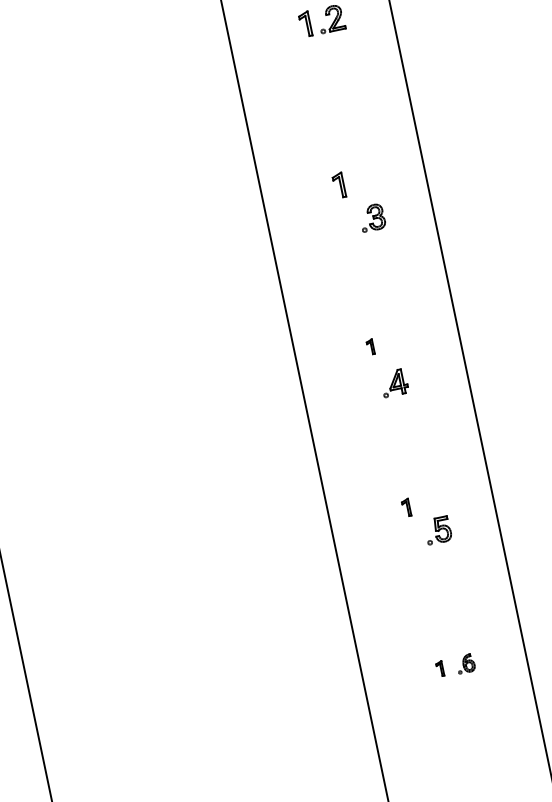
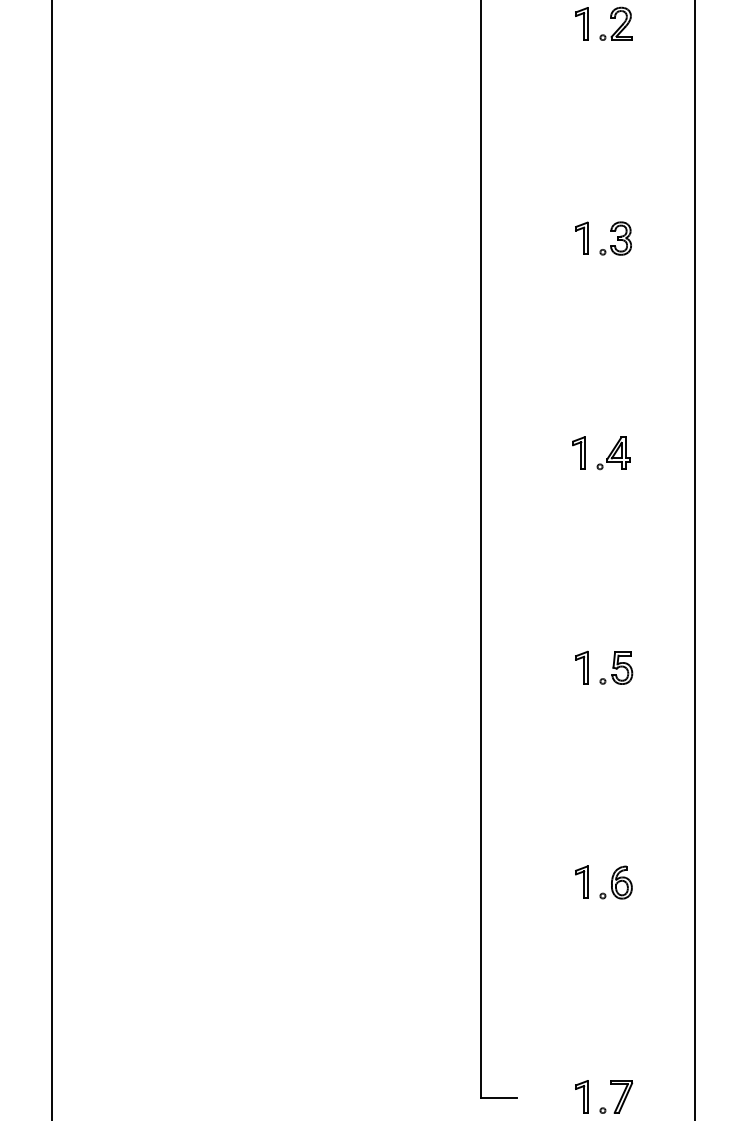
part: (372, 217) -> (615, 238), moved
part: (370, 346) -> (578, 452), size x1.67
part: (394, 383) -> (613, 453), moved
part: (406, 507) -> (581, 667), size x1.43
part: (438, 530) -> (616, 667), moved
part: (465, 663) -> (615, 882), size x1.43
part: (439, 668) -> (581, 881), size x1.67

